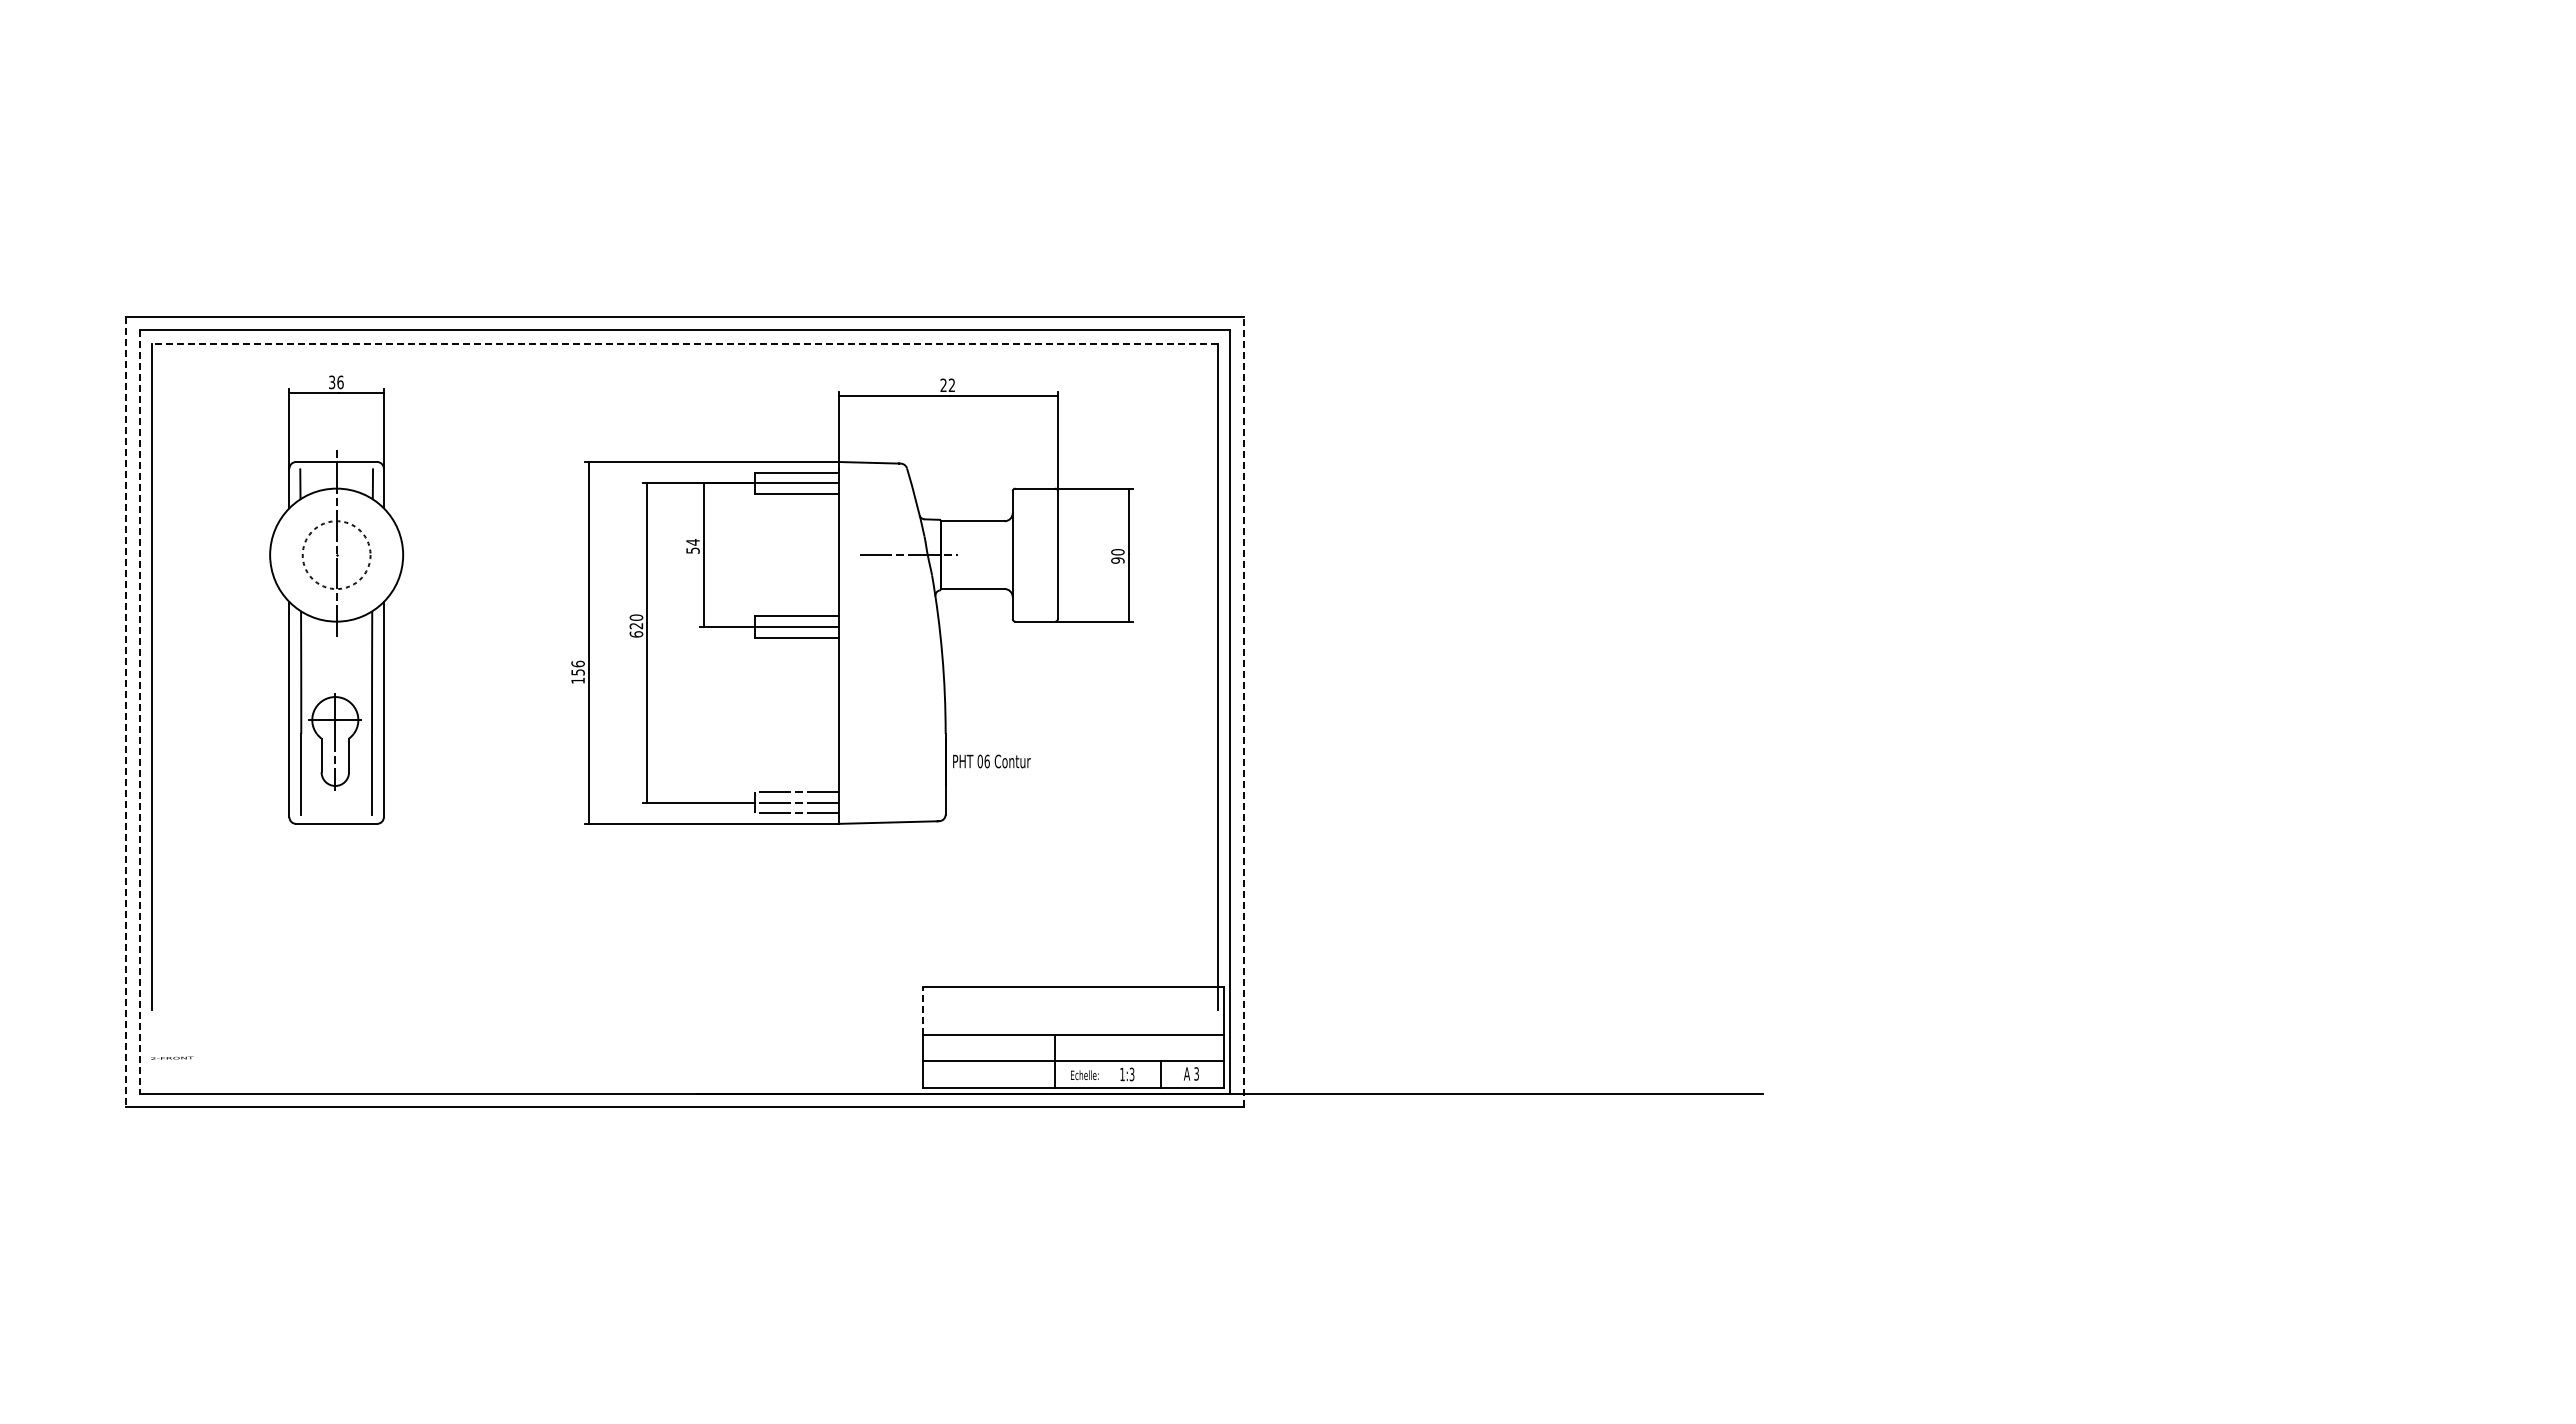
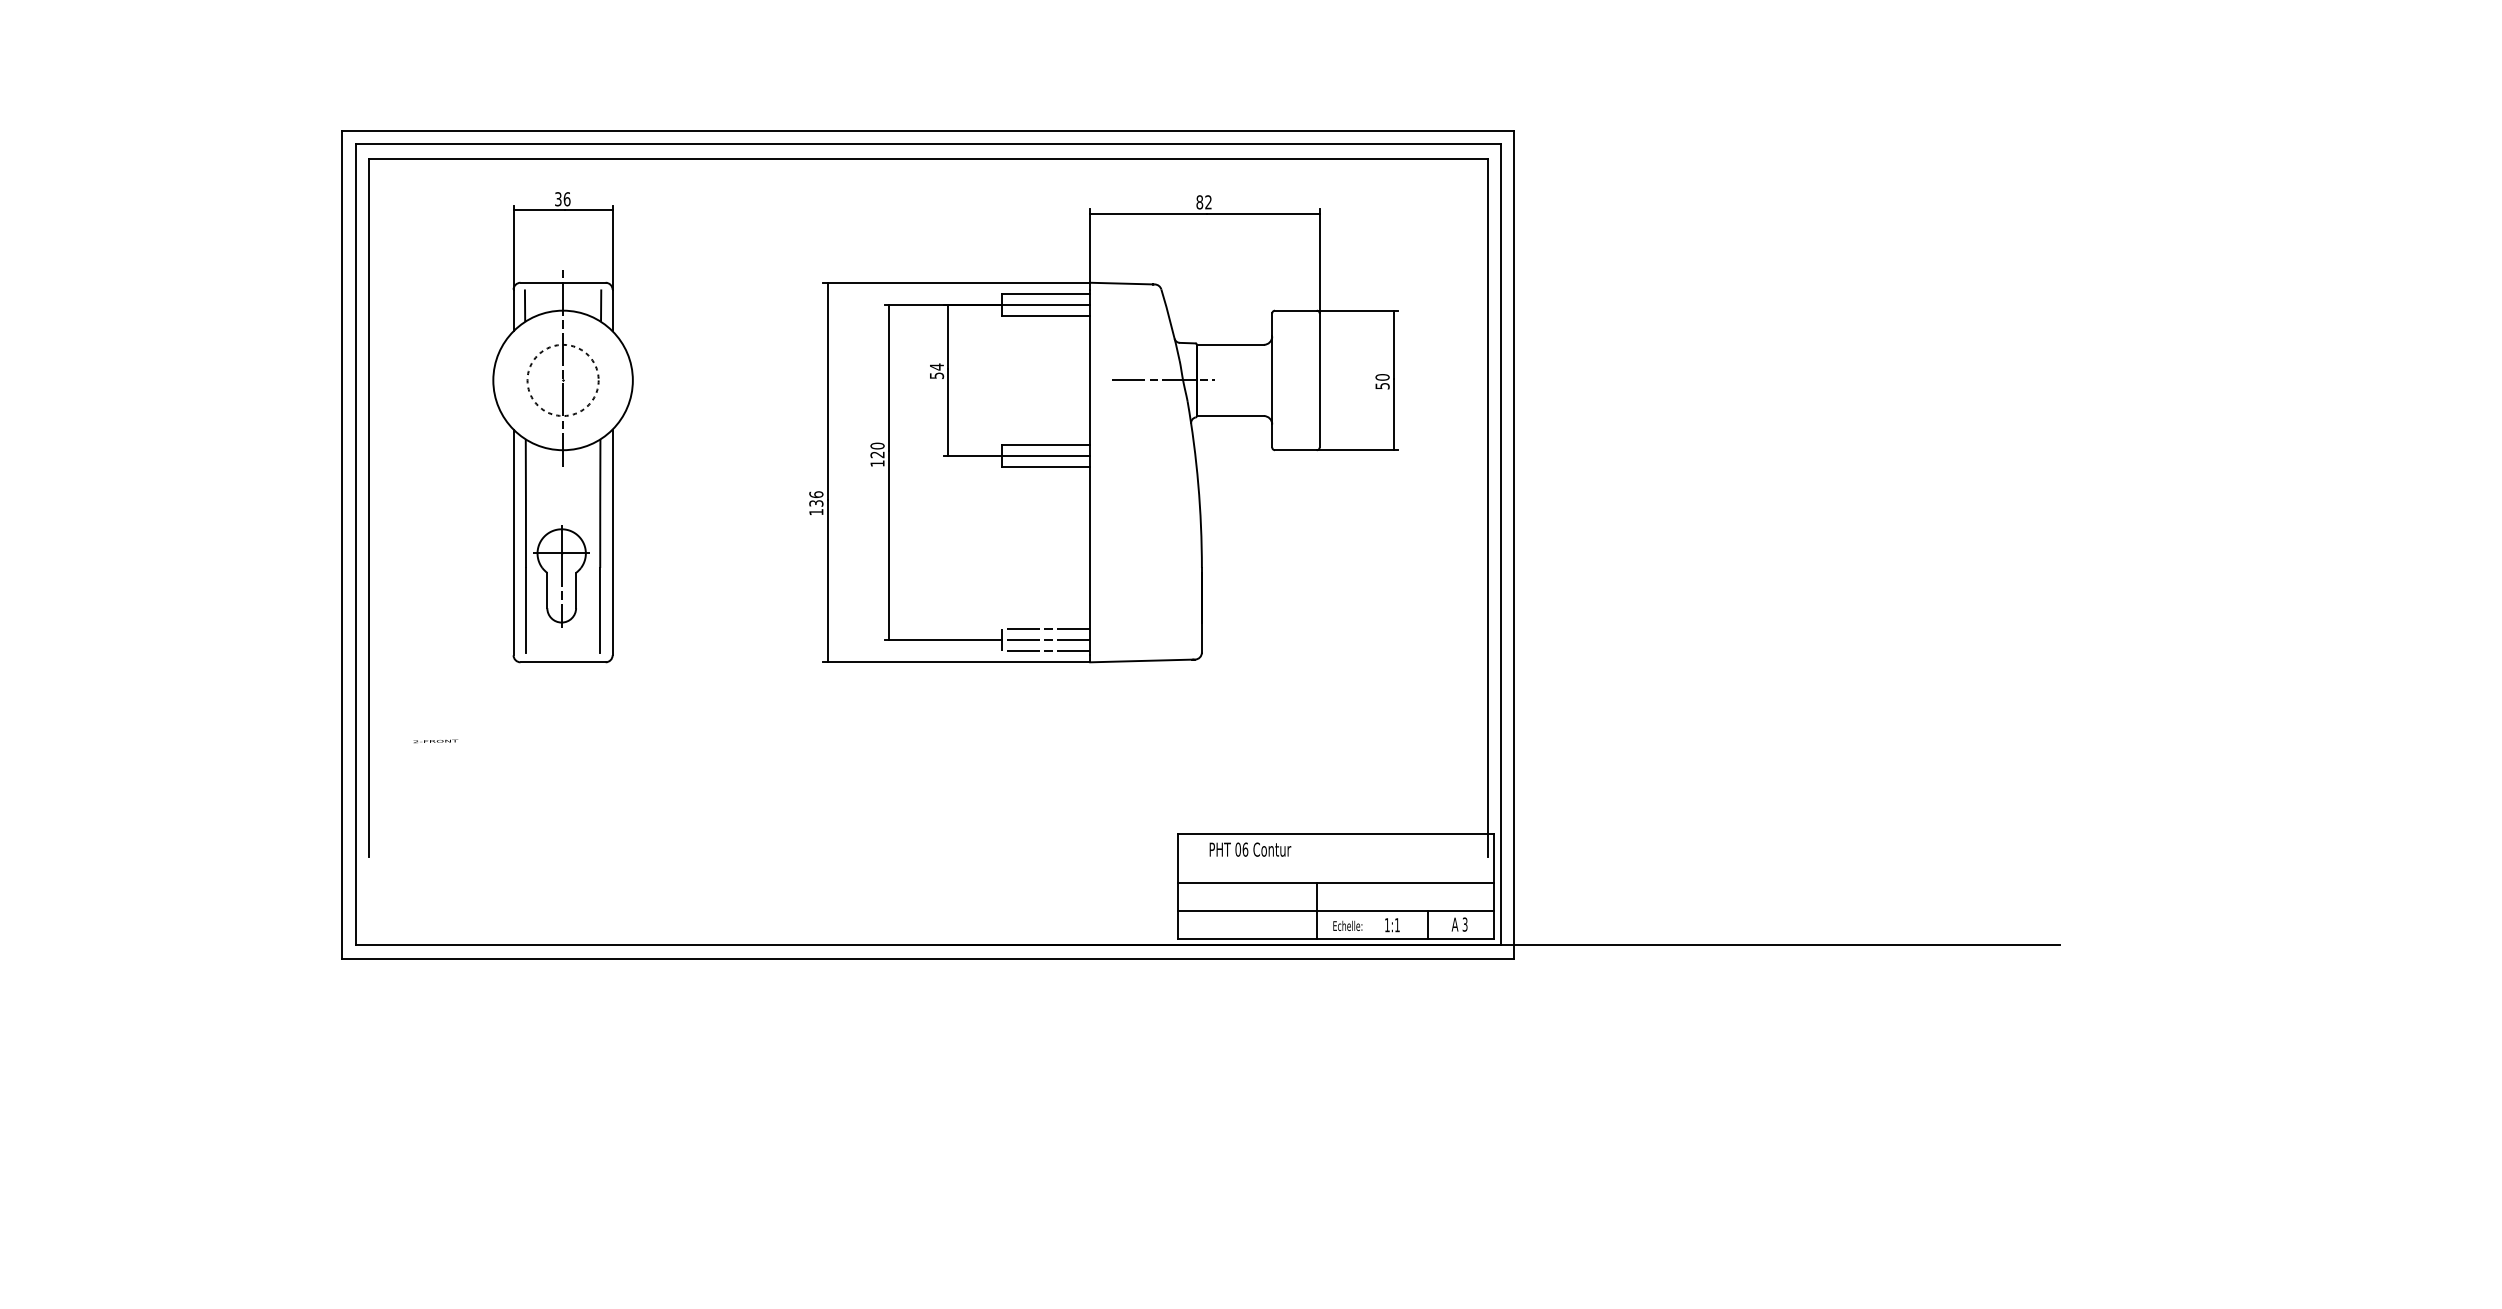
line: (684, 343) -> (927, 158), dashed -> solid
text: (943, 385) -> (1199, 202), 22 -> 82
text: (1117, 560) -> (1382, 386), 90 -> 50
text: (636, 634) -> (877, 463), 620 -> 120
text: (577, 672) -> (815, 503), 156 -> 136
line: (1243, 711) -> (1514, 544), dashed -> solid
line: (126, 712) -> (342, 545), dashed -> solid
line: (139, 712) -> (356, 545), dashed -> solid
text: (991, 761) -> (1249, 849), moved
line: (922, 1010) -> (1177, 858), dashed -> solid
text: (172, 1057) -> (436, 740), moved
text: (1131, 1074) -> (1396, 925), 1:3 -> 1:1

